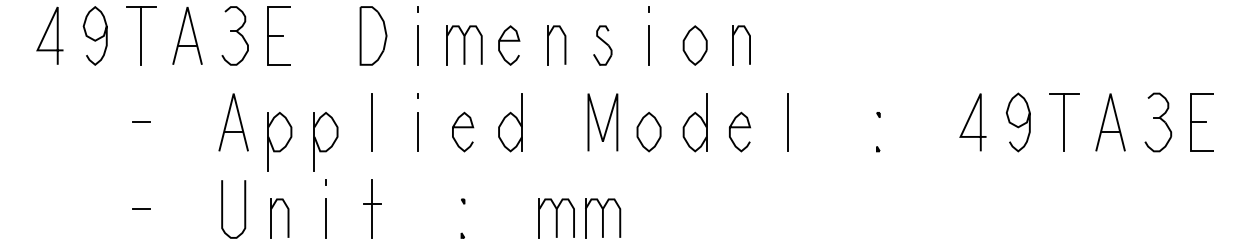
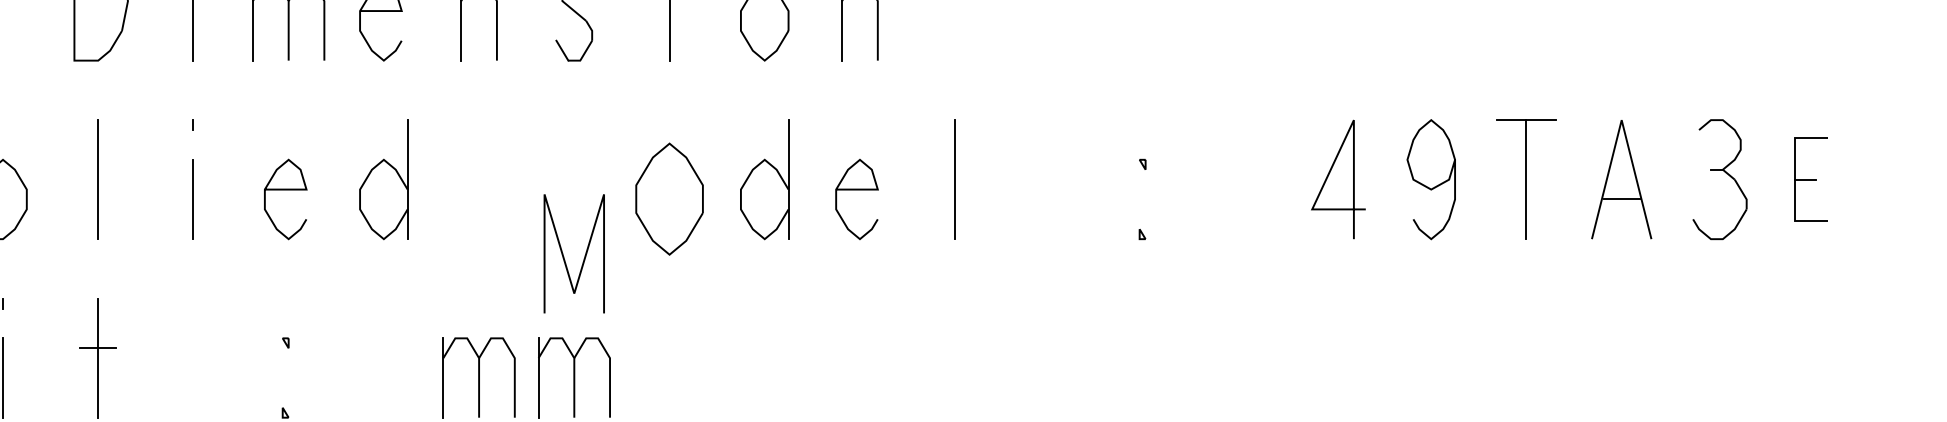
line: (598, 122) -> (565, 253), moved
part: (1201, 122) -> (1809, 179), size x0.7
part: (648, 132) -> (668, 200), size x1.4

